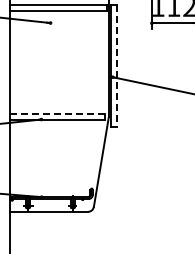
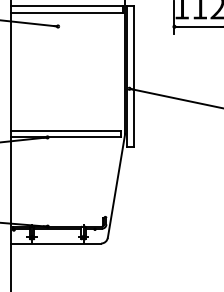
line: (116, 66) -> (133, 76), dashed -> solid
line: (57, 113) -> (66, 130), dashed -> solid

